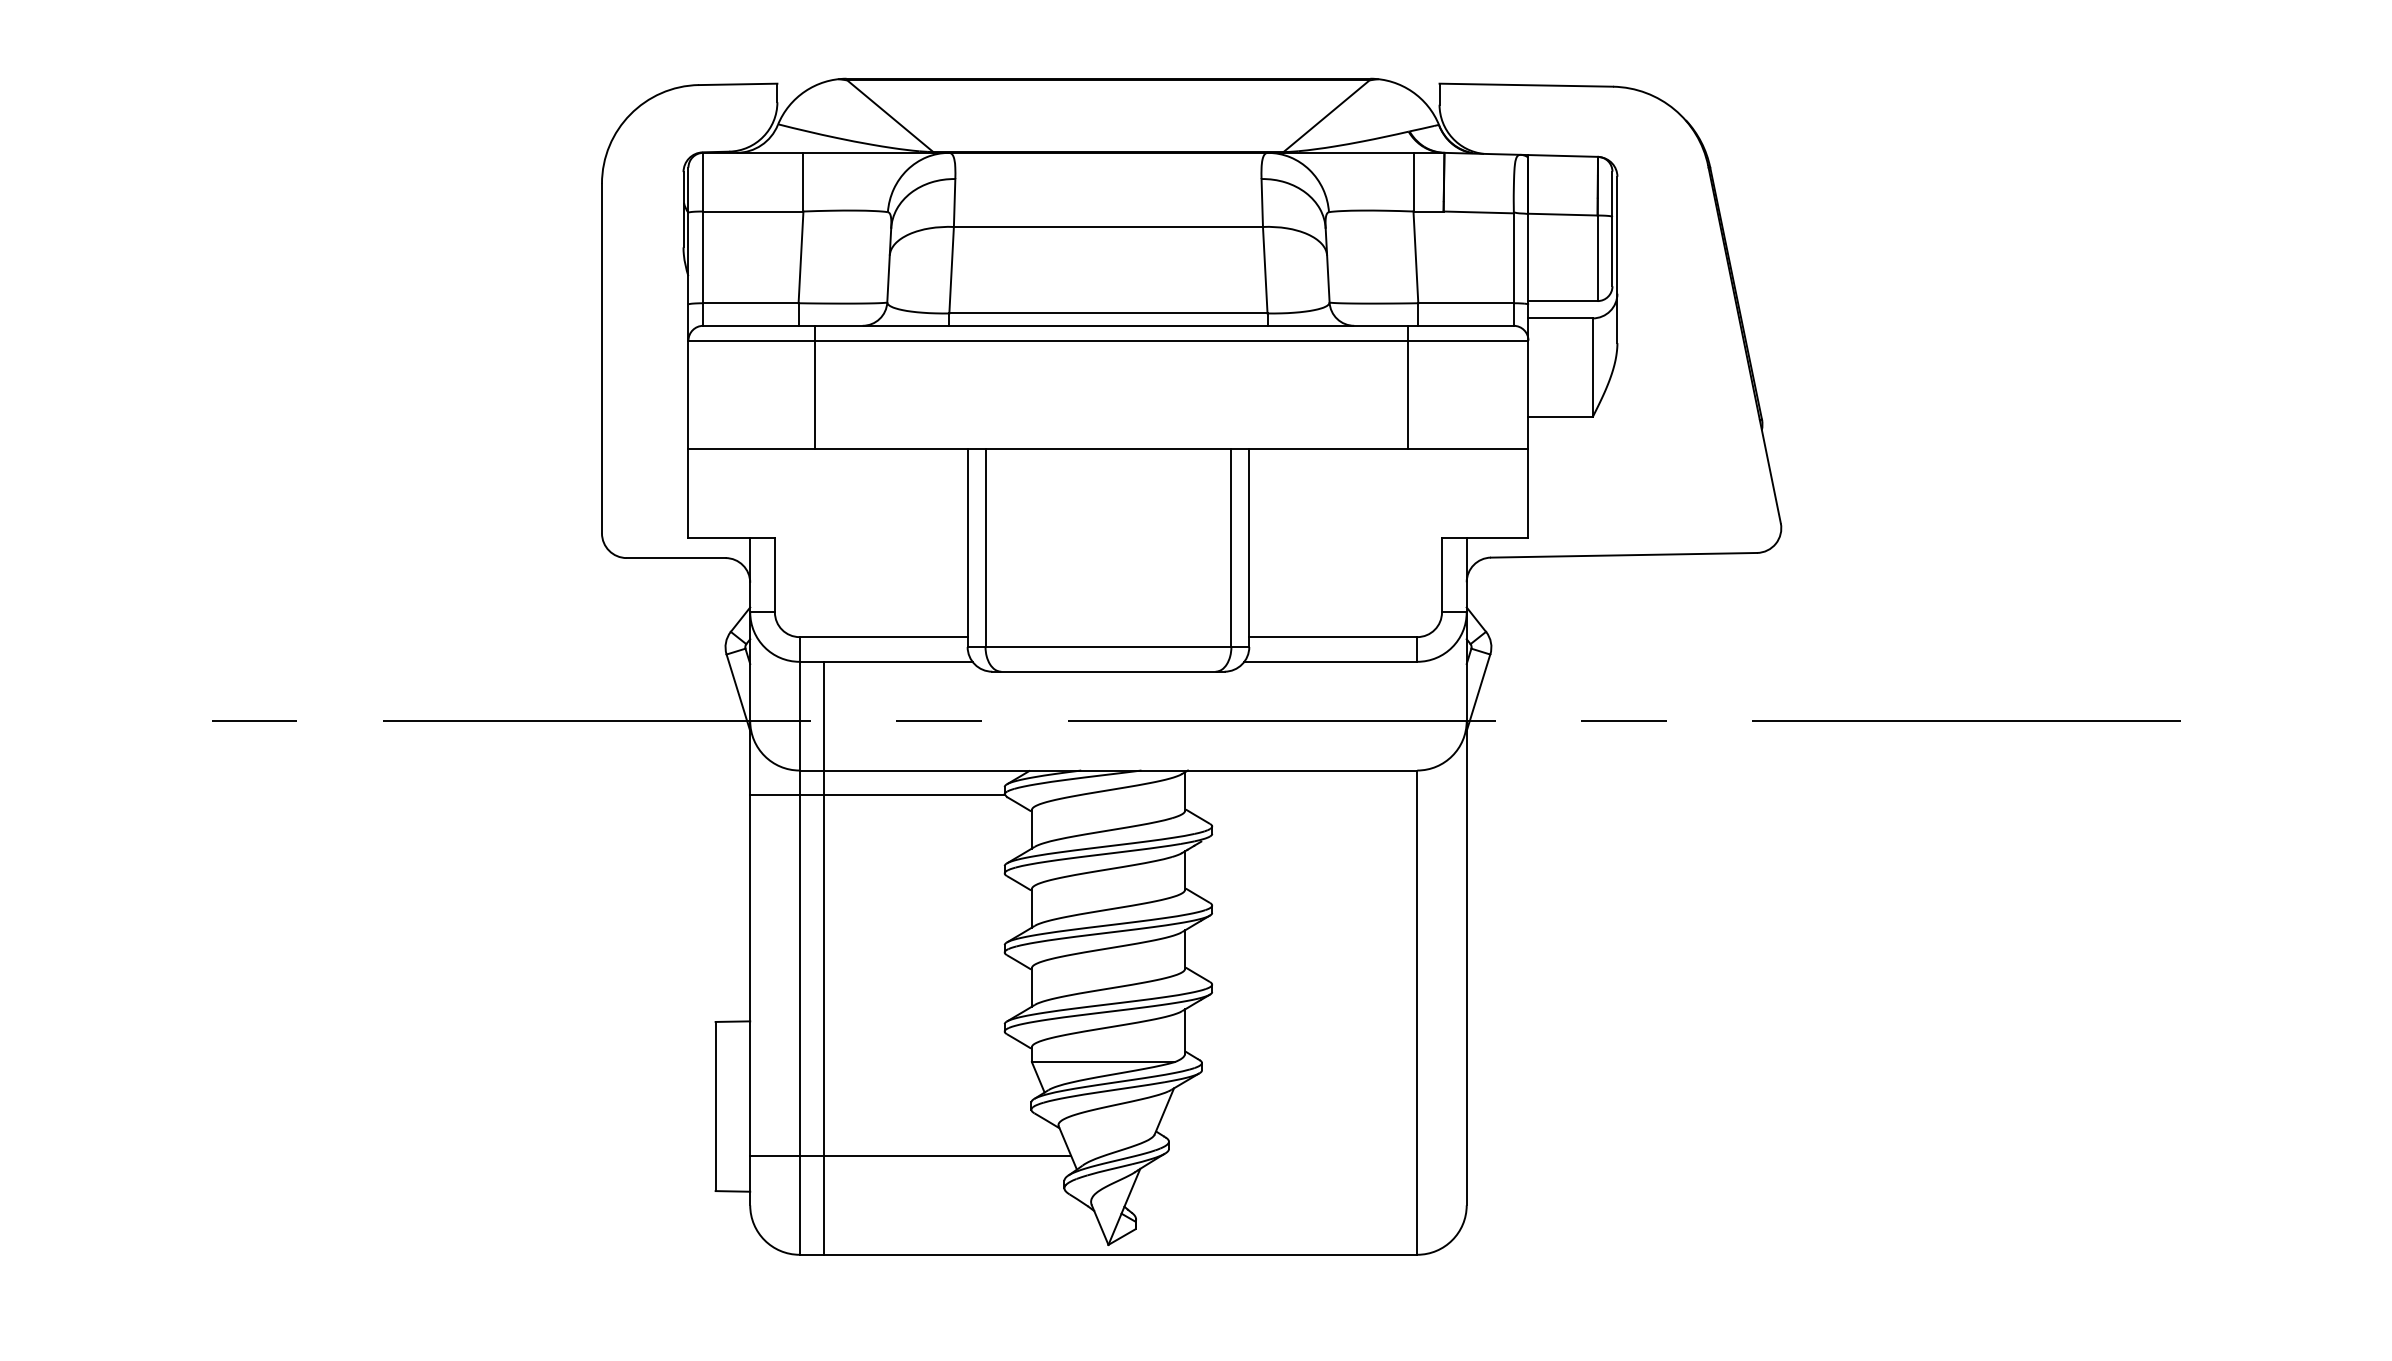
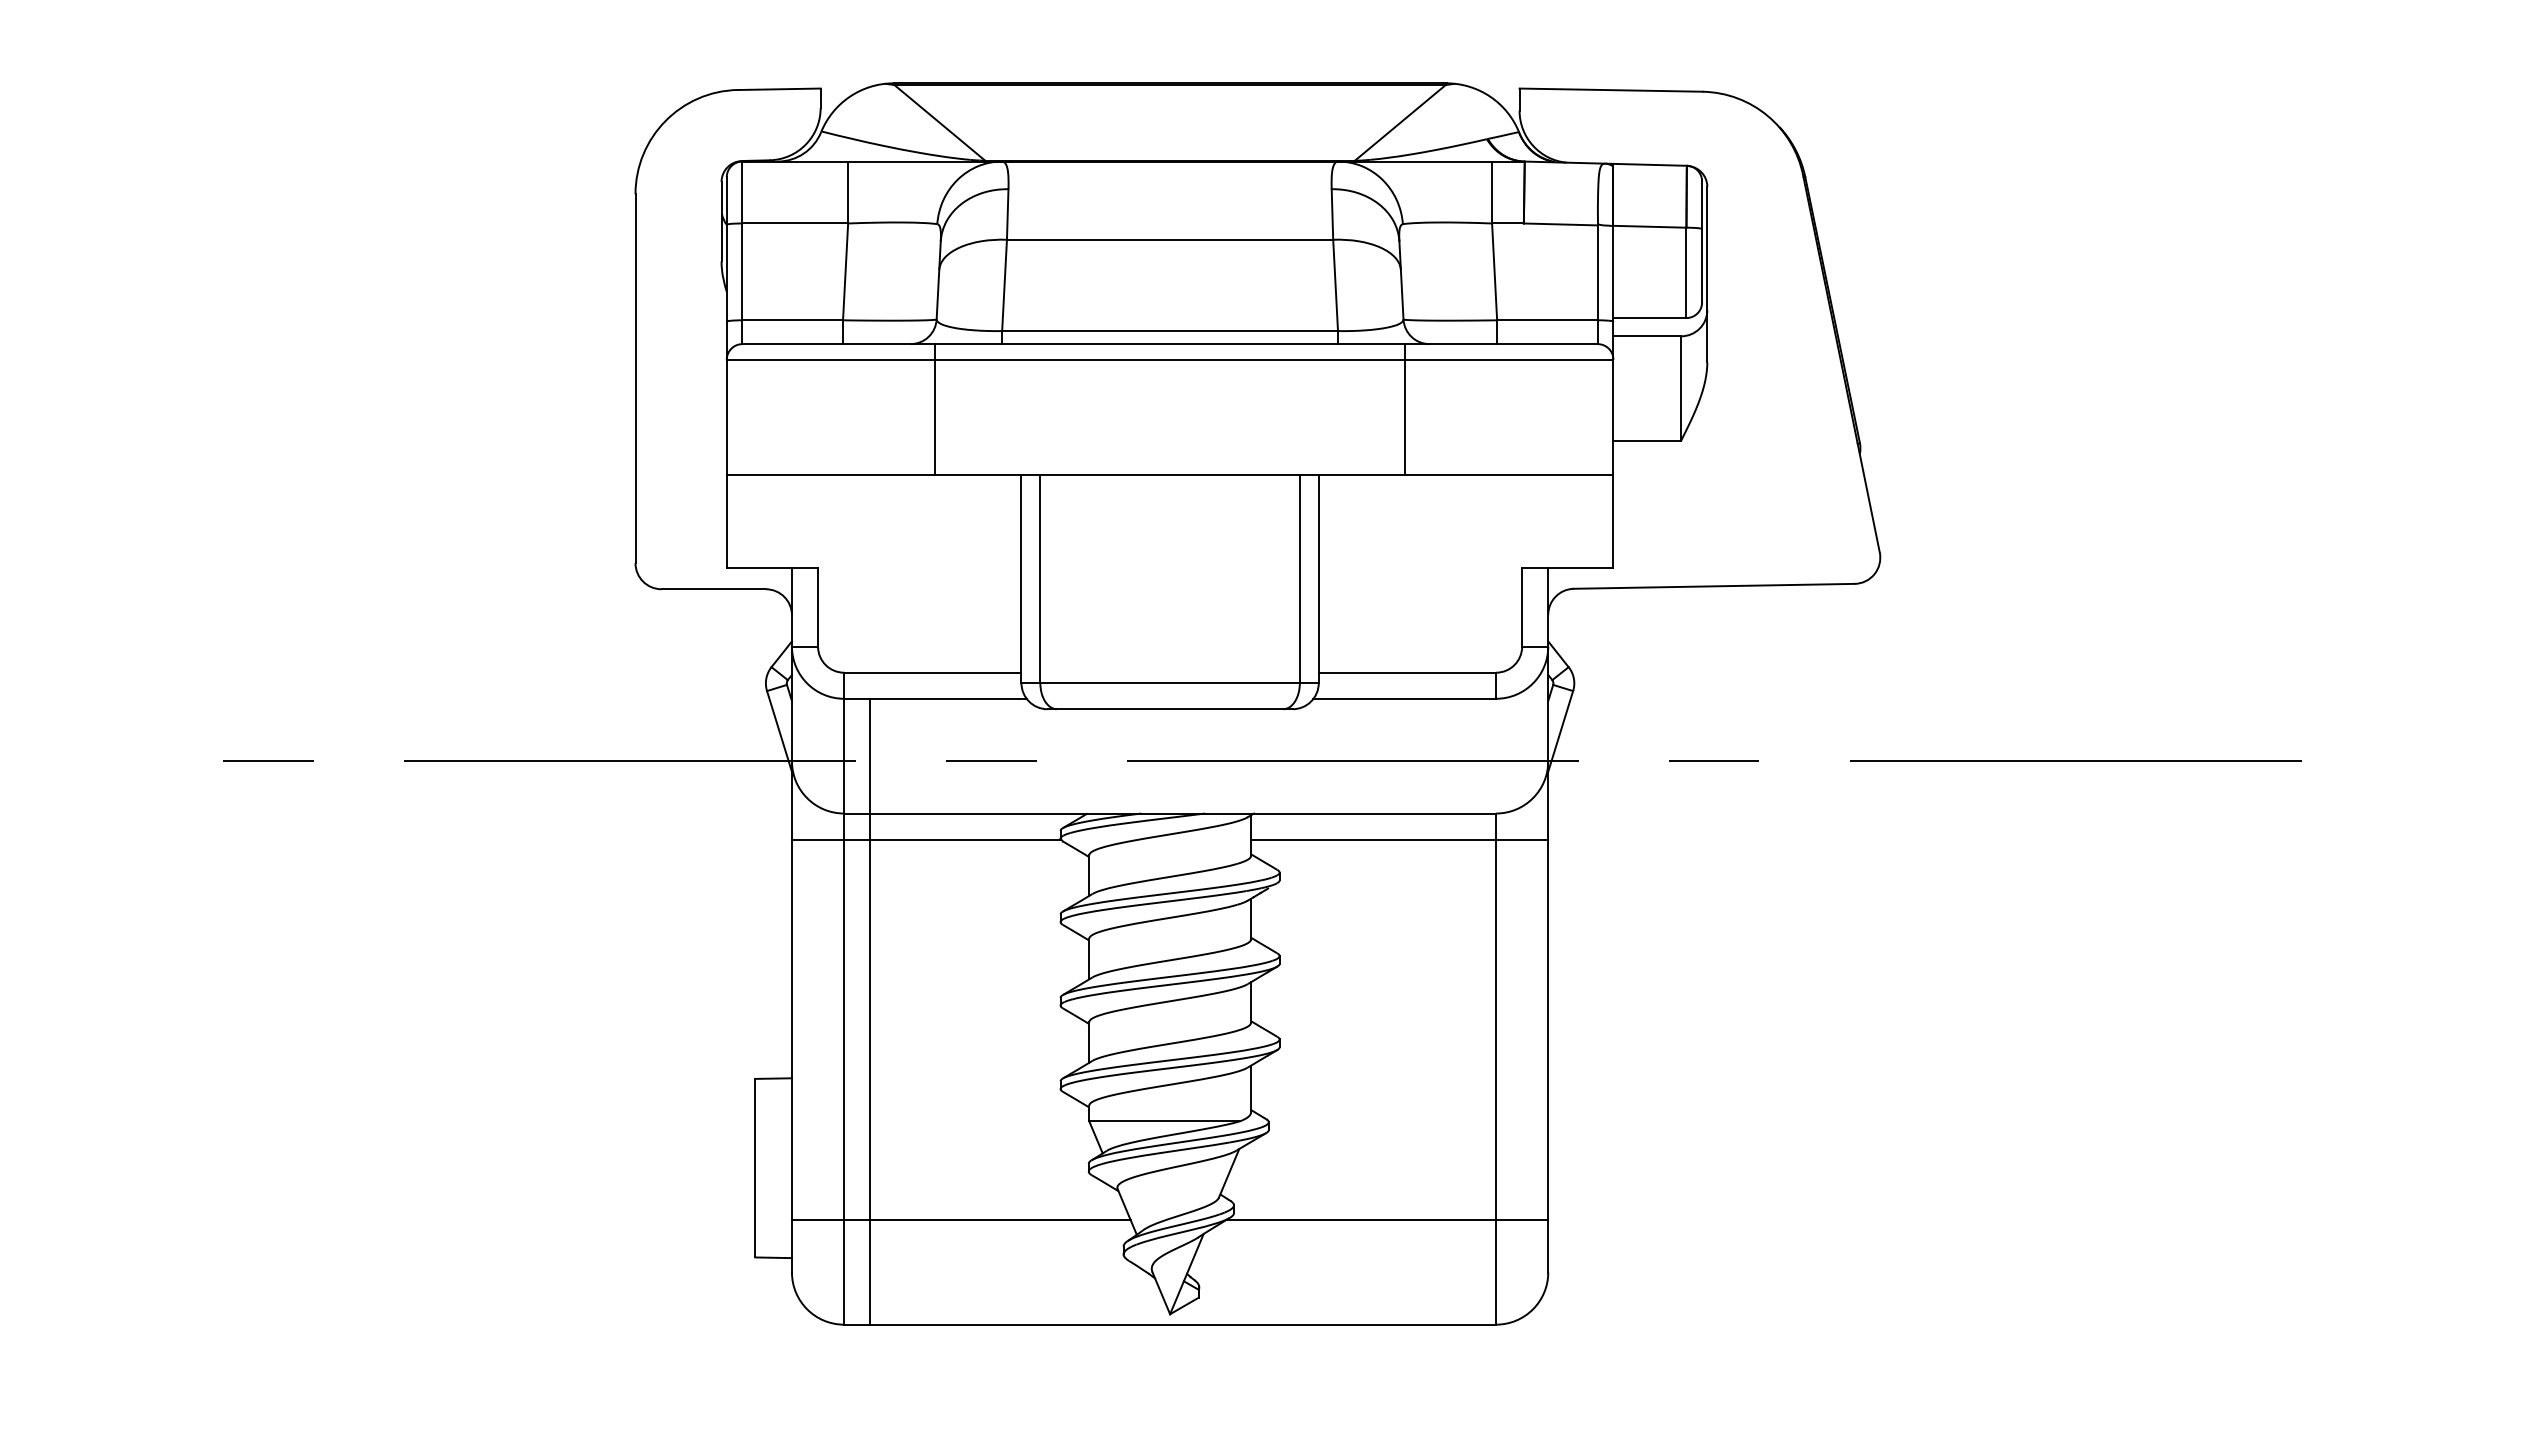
line: (815, 387) -> (935, 409), moved
line: (1407, 387) -> (1404, 409), moved
line: (1325, 795) -> (1399, 839), added
line: (1313, 1156) -> (1386, 1220), added

